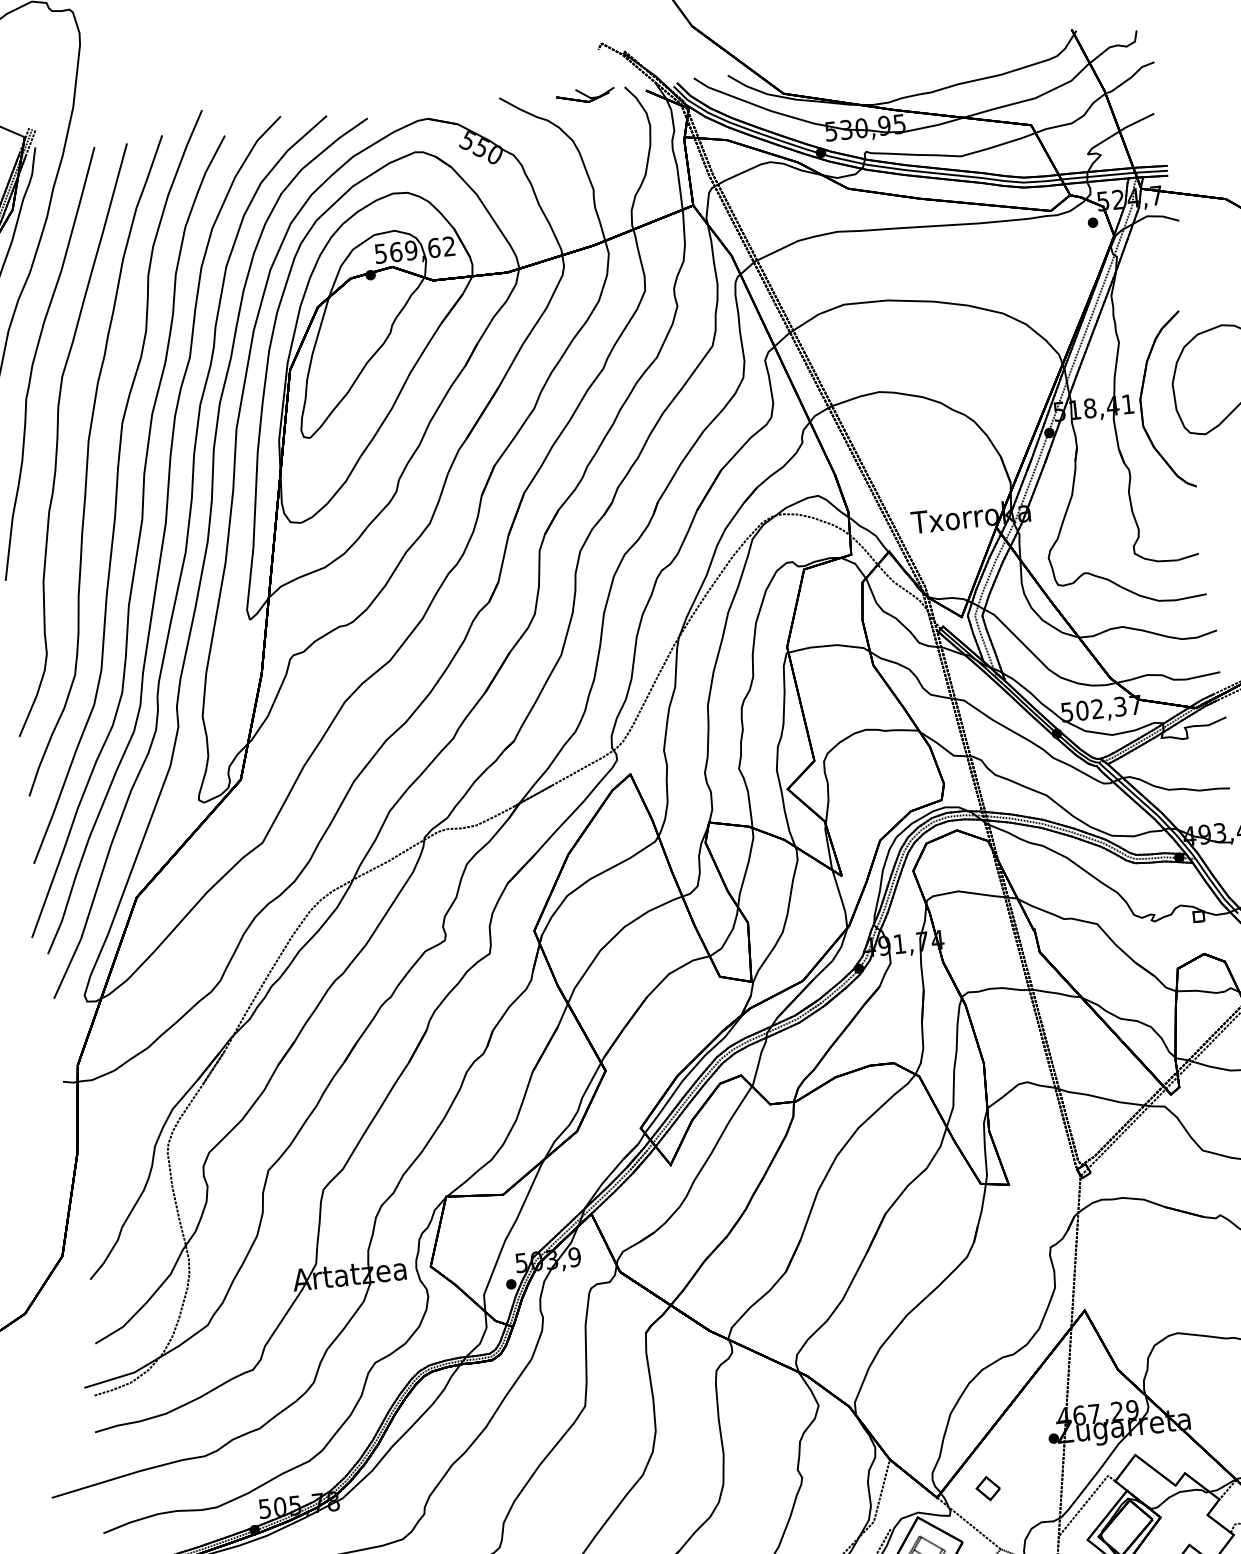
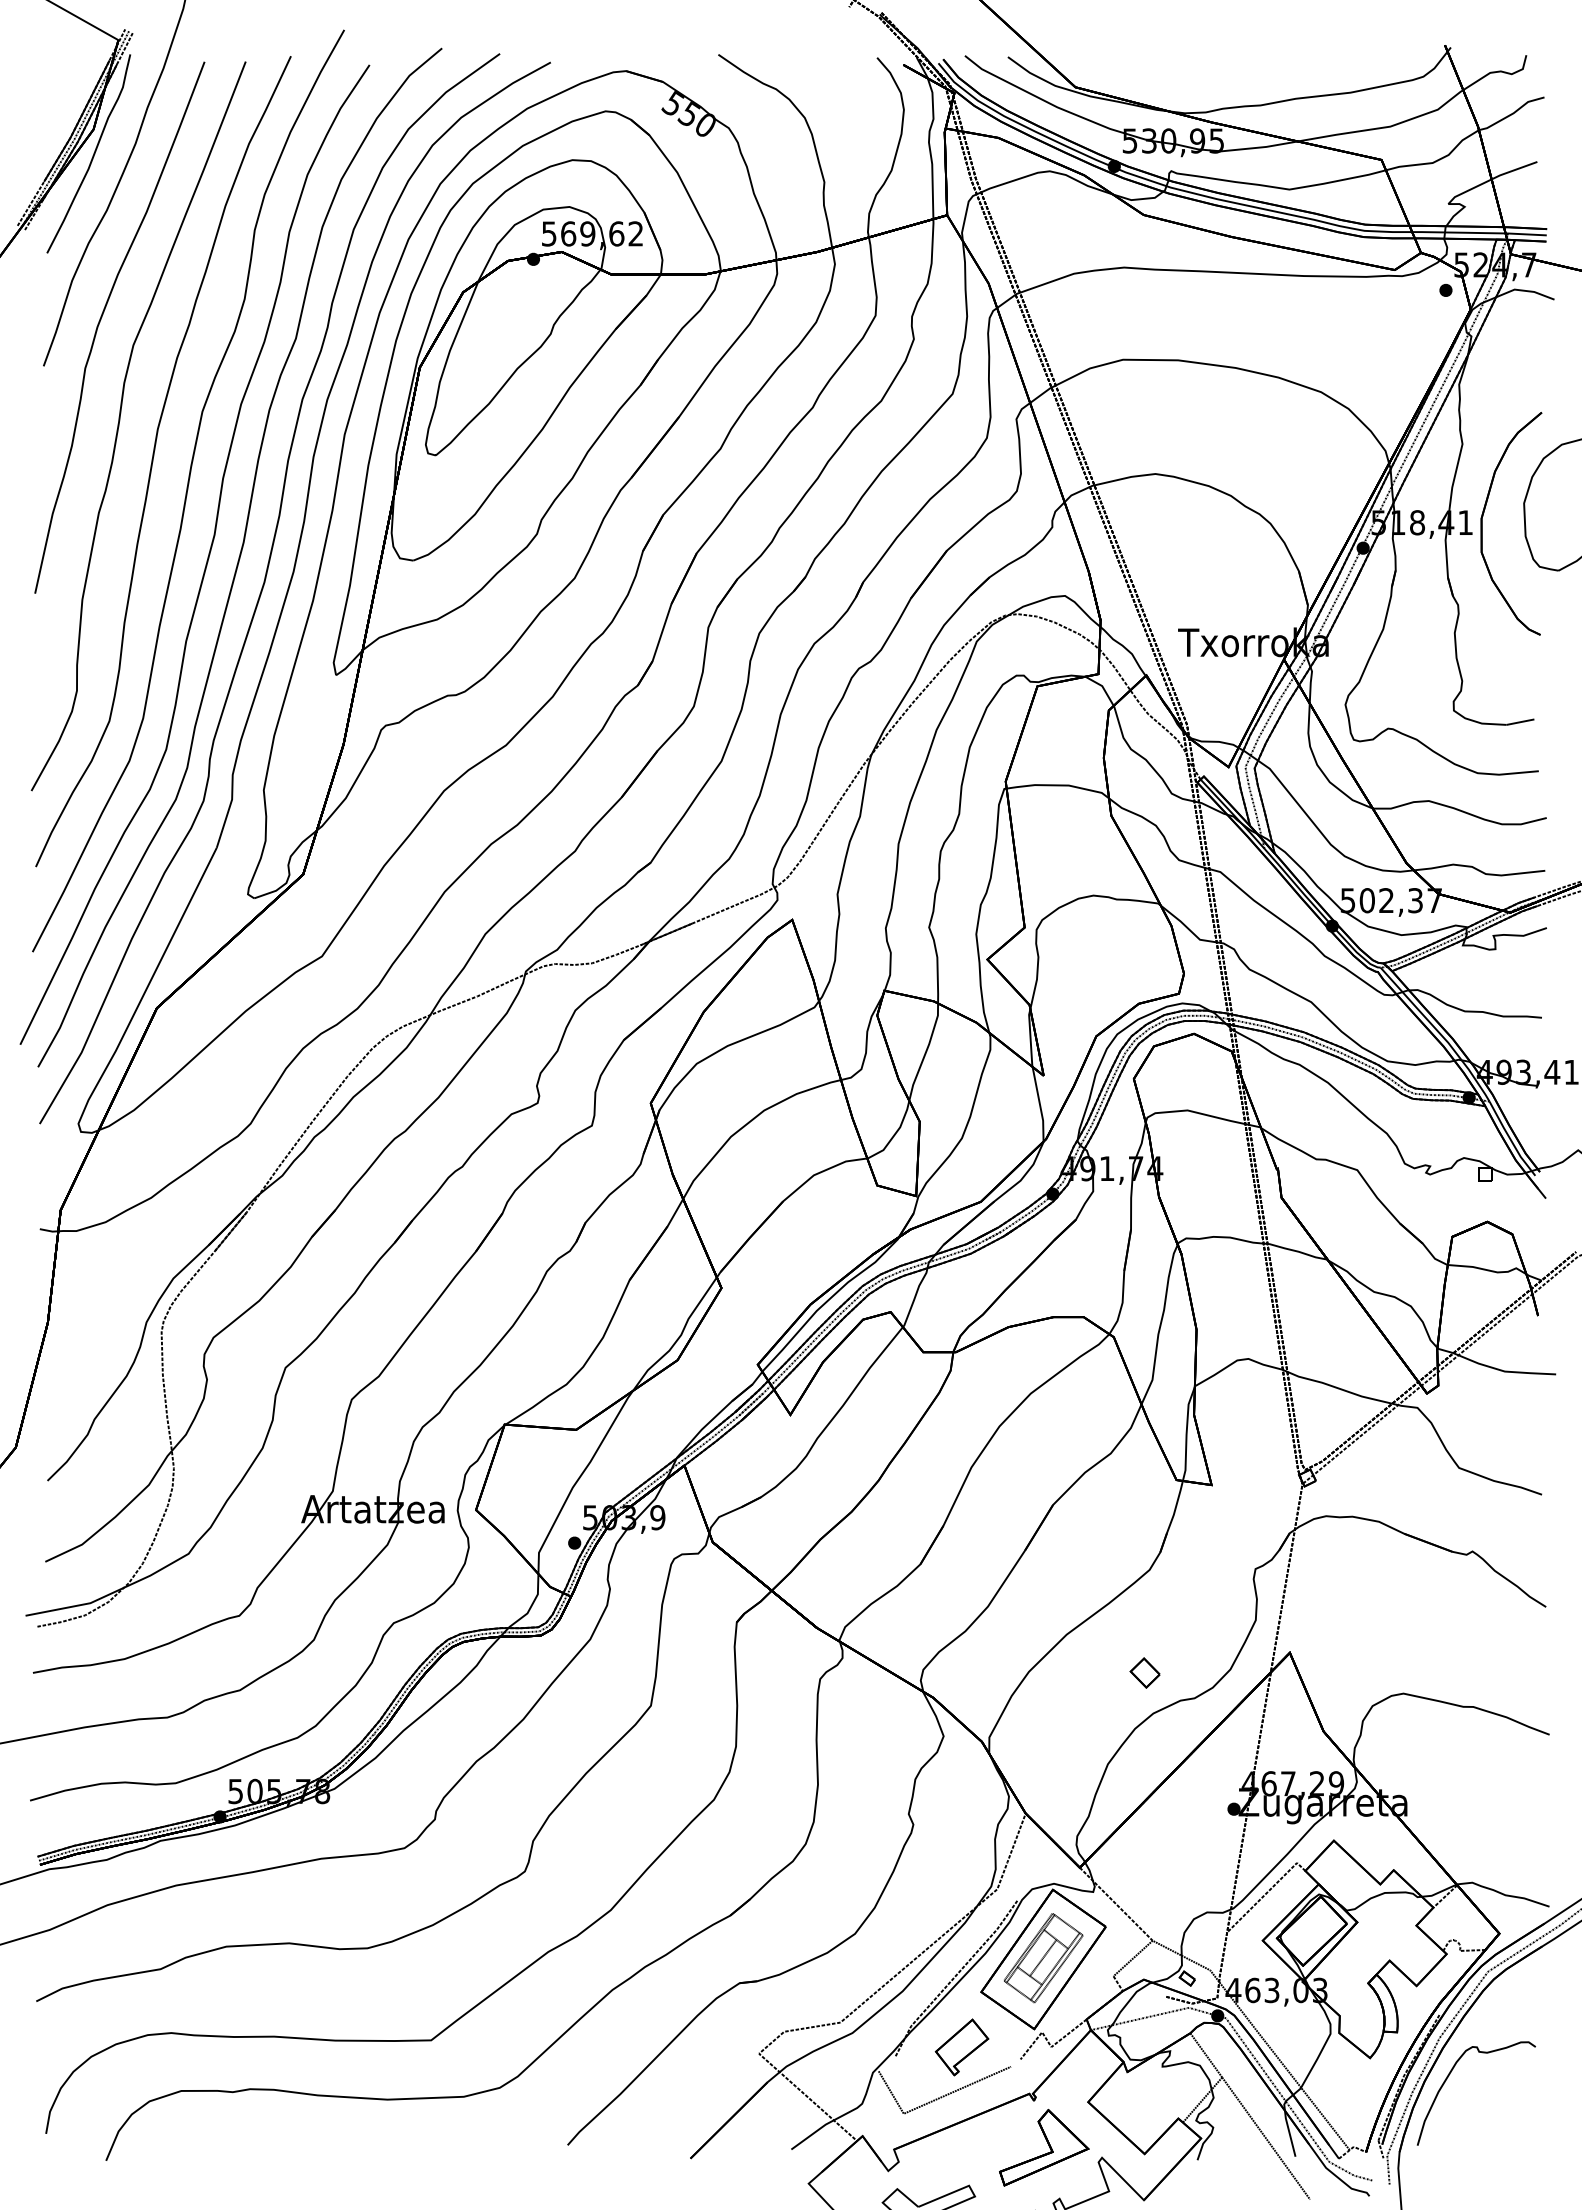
part: (585, 95) -> (826, 63), removed
part: (987, 1488) -> (1144, 1672), moved

